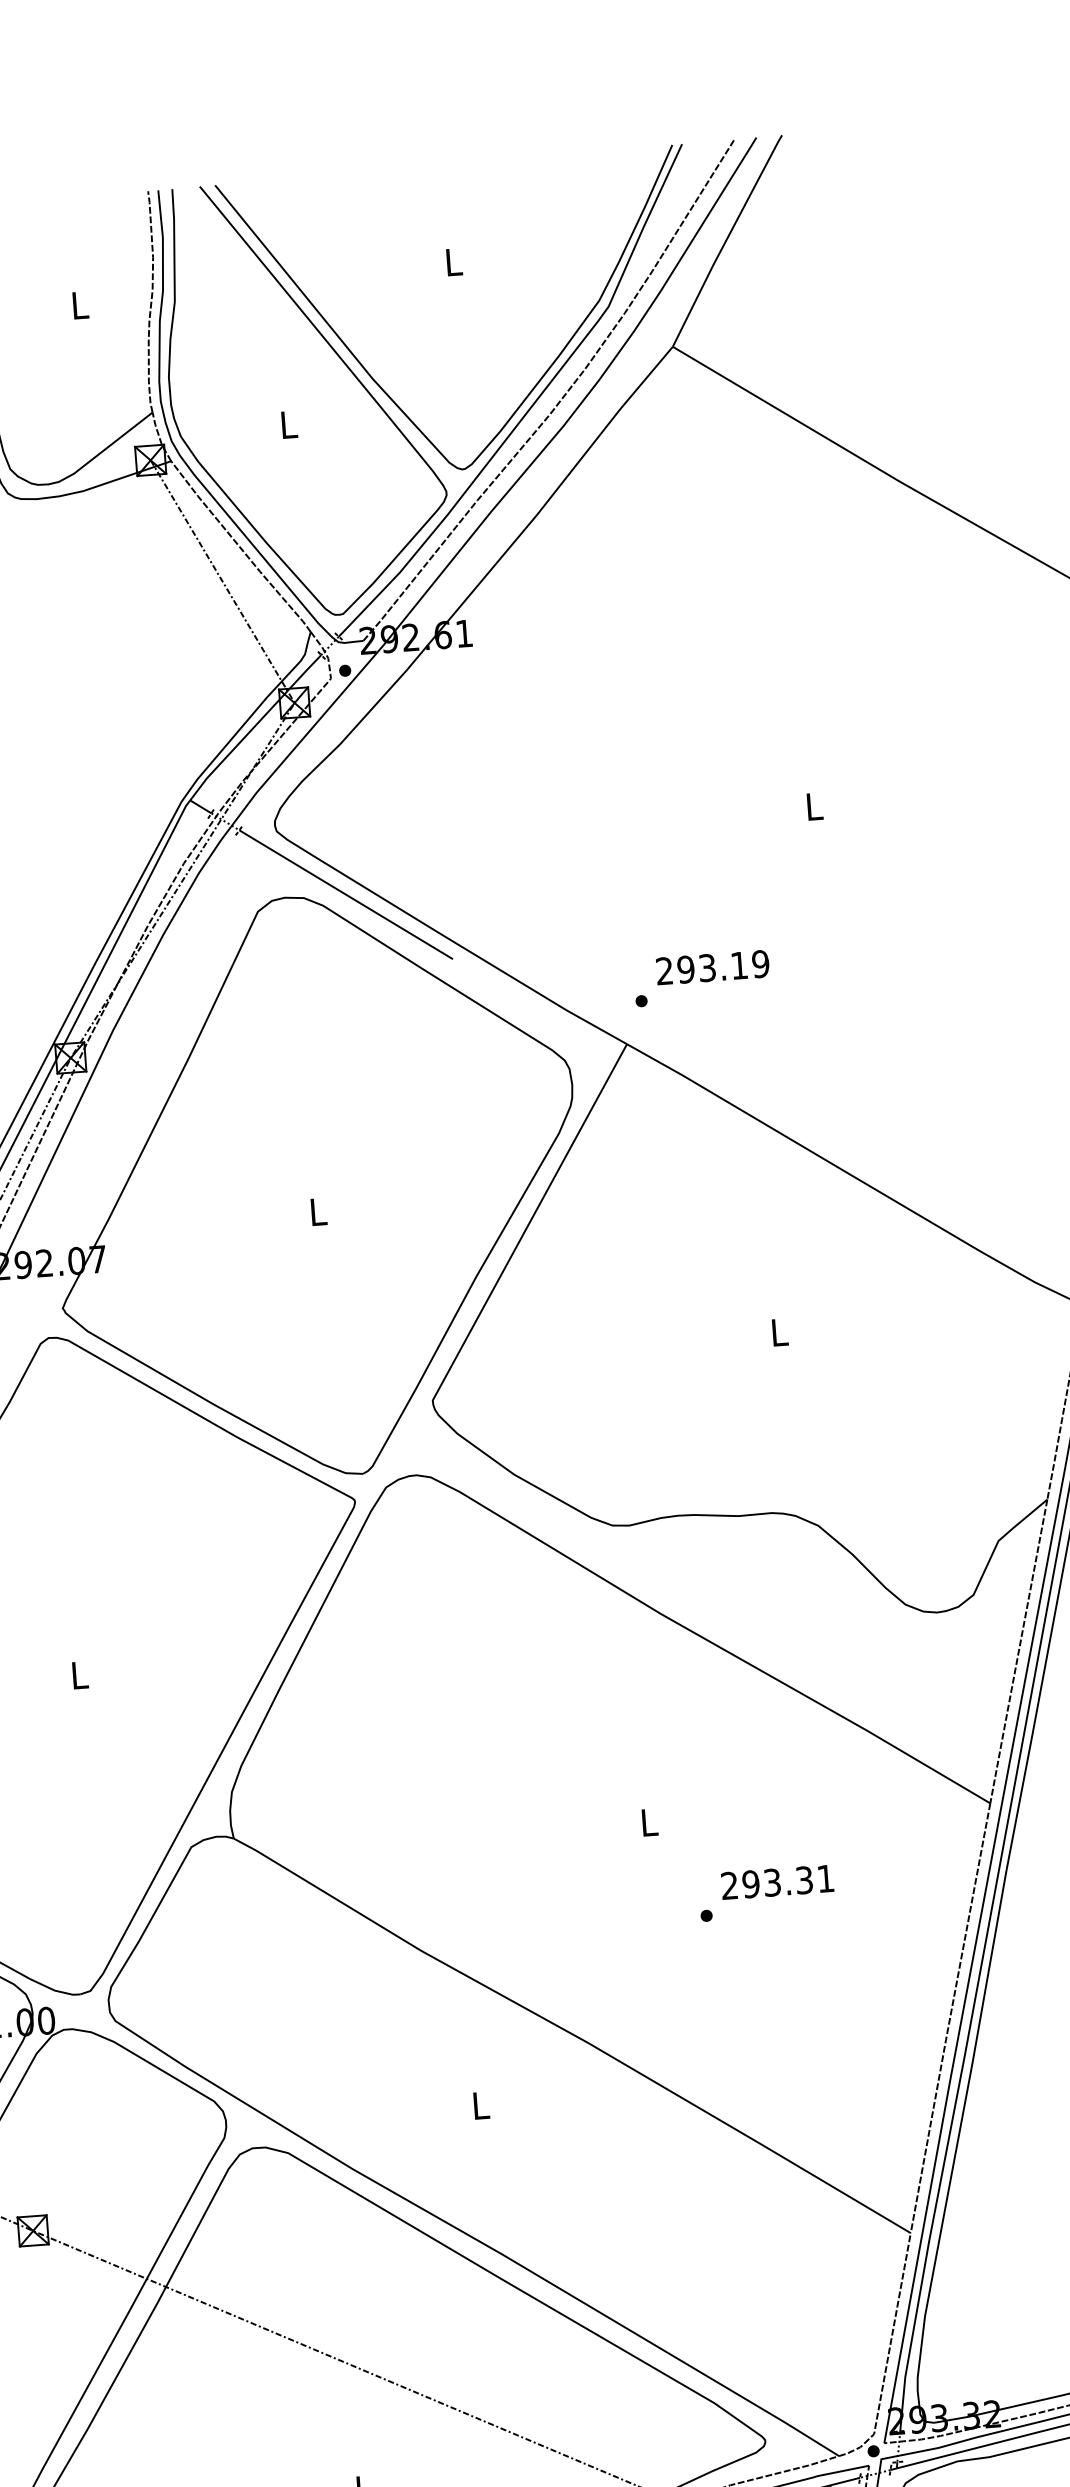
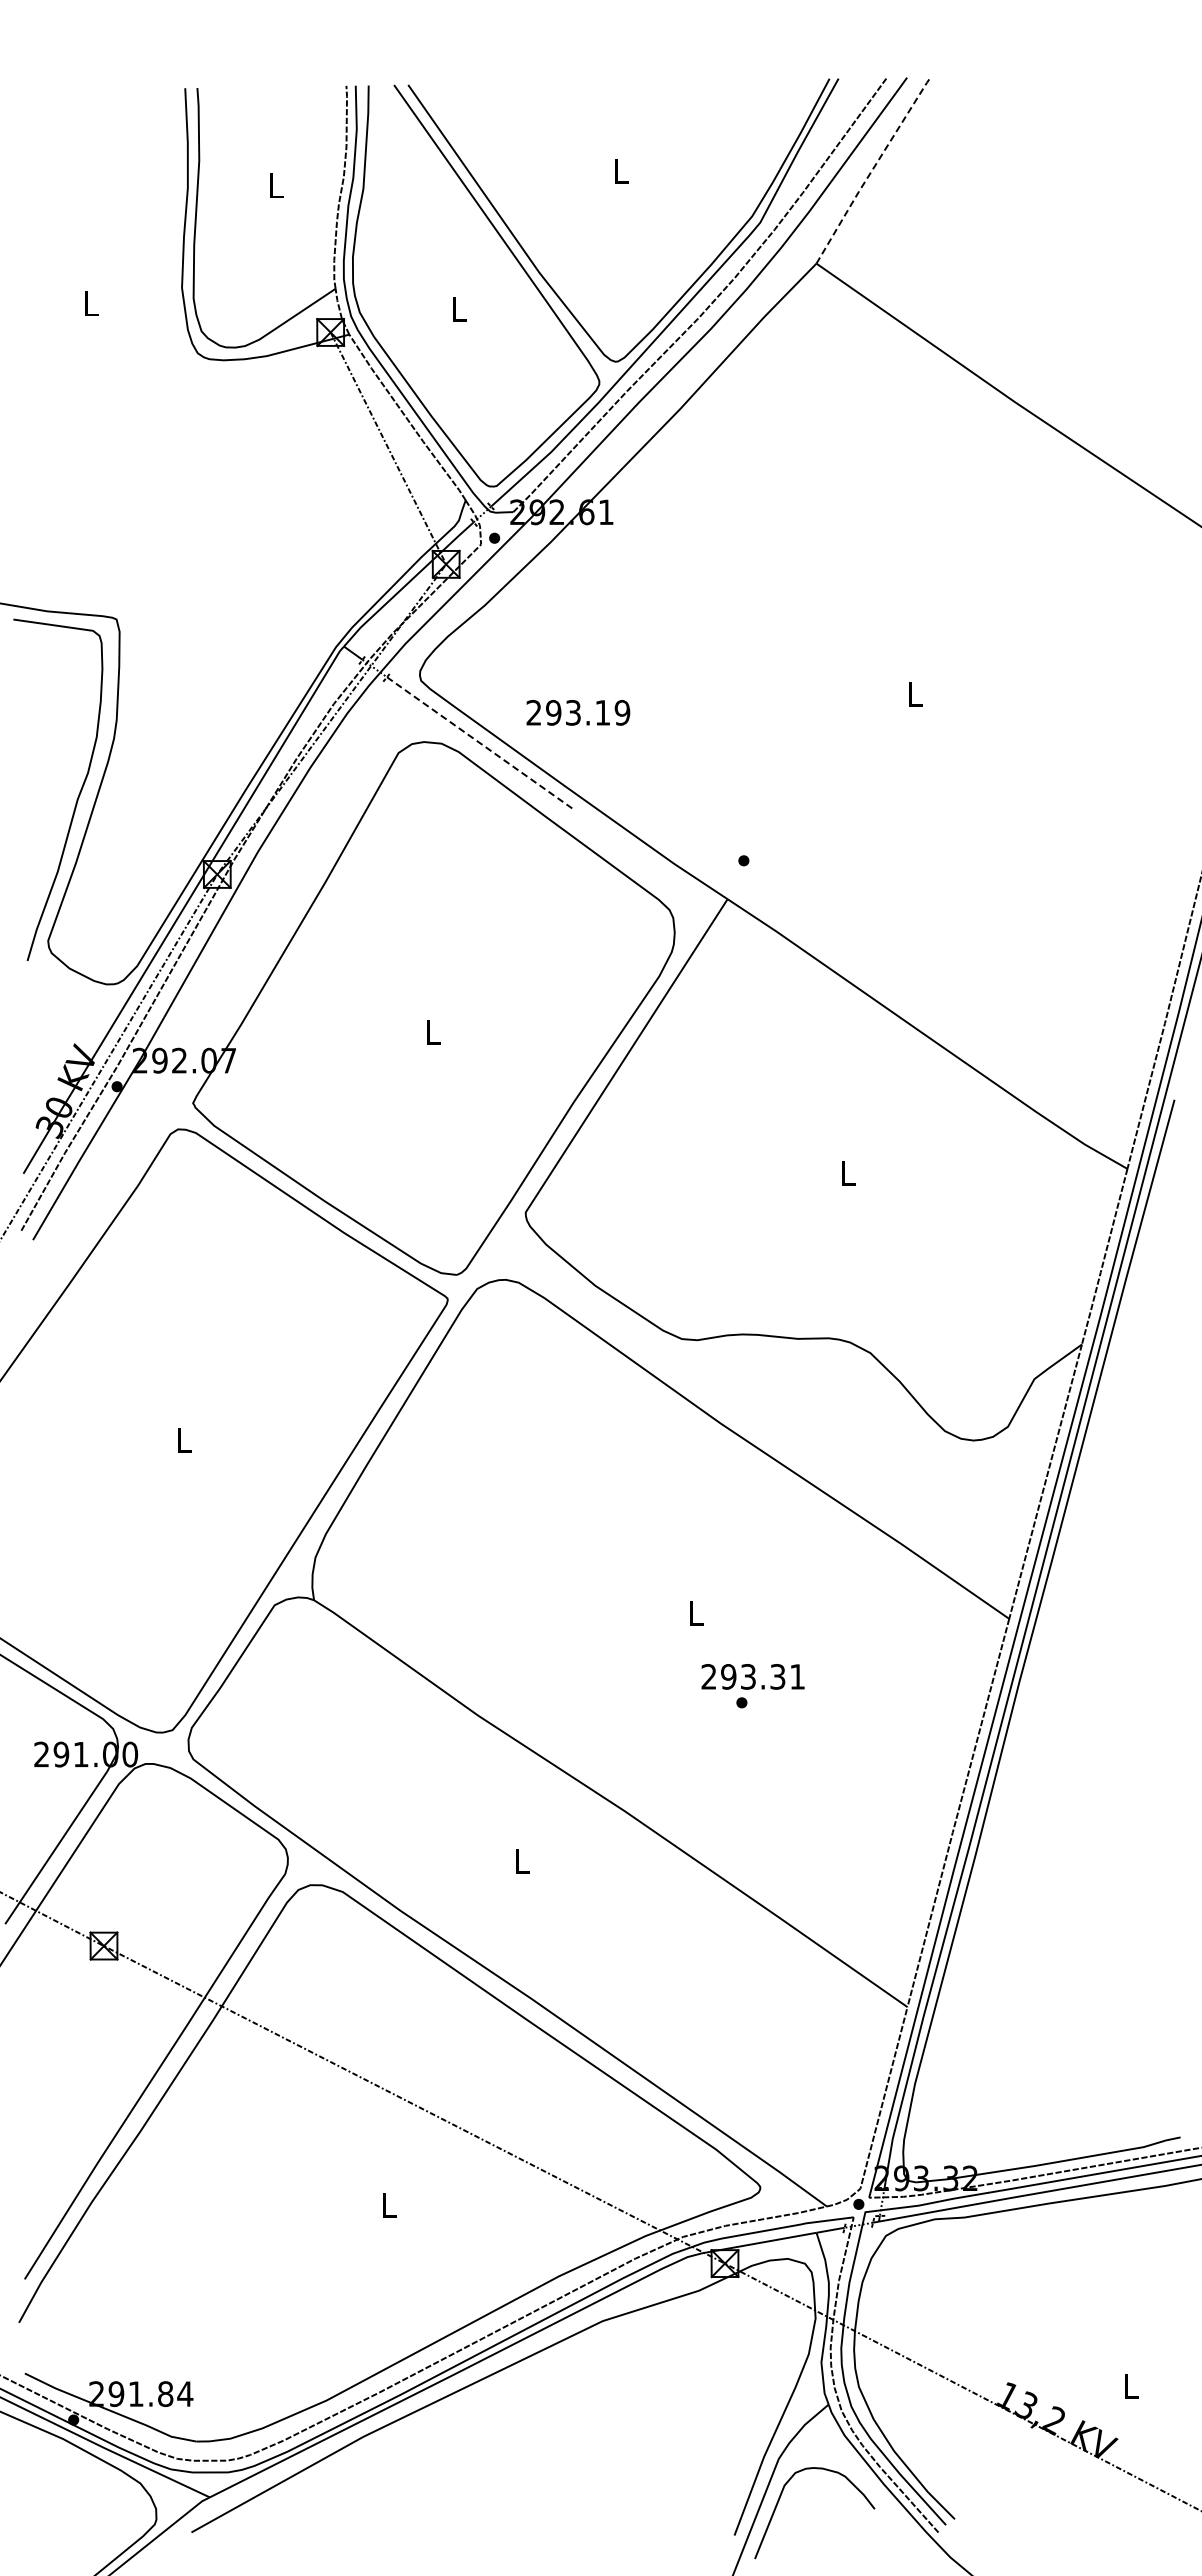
line: (726, 240) -> (872, 169), solid -> dashed
line: (346, 894) -> (480, 743), solid -> dashed
text: (712, 967) -> (578, 712), moved
text: (776, 1881) -> (752, 1676), moved

